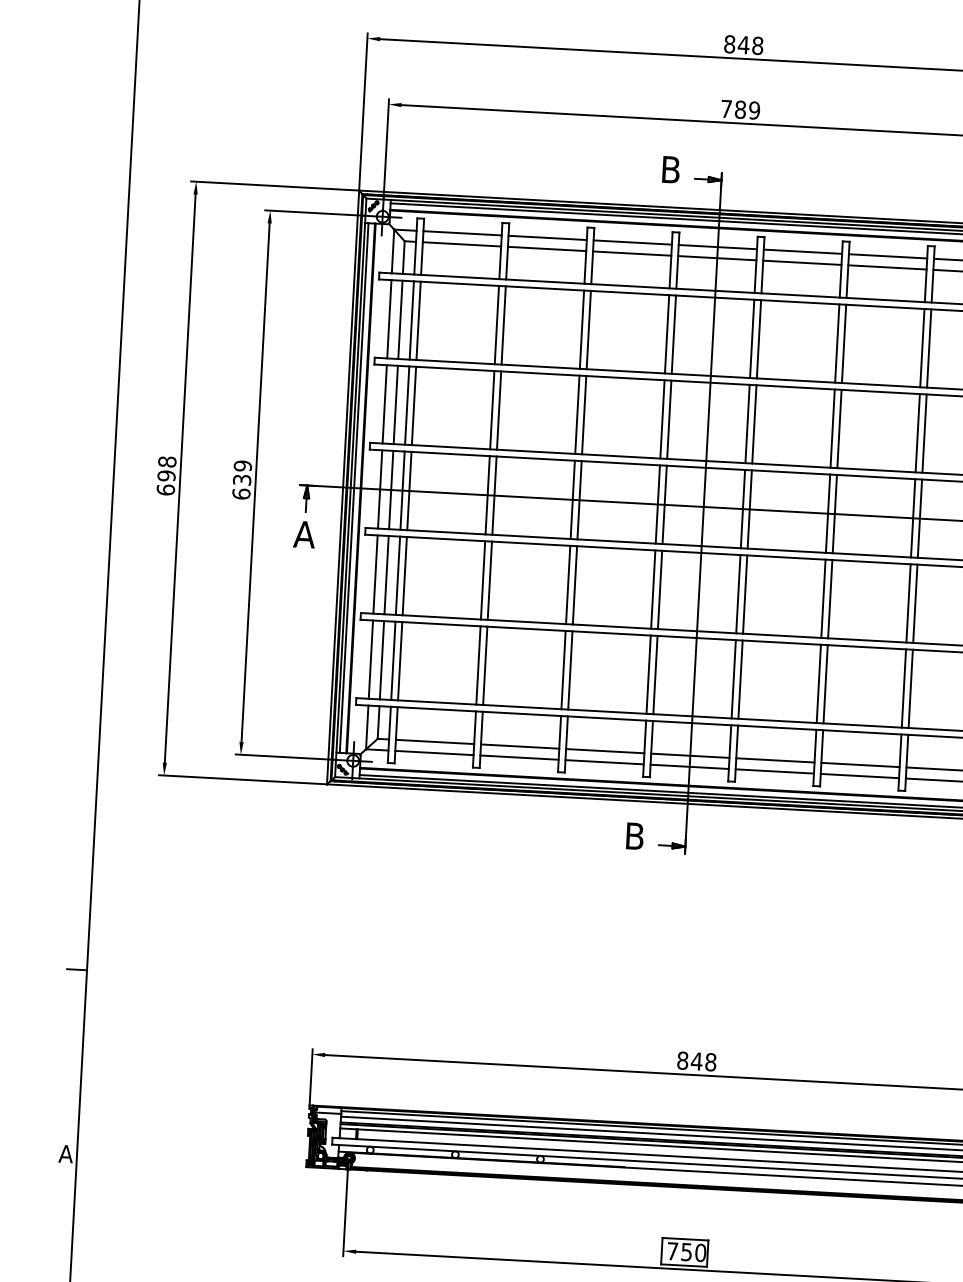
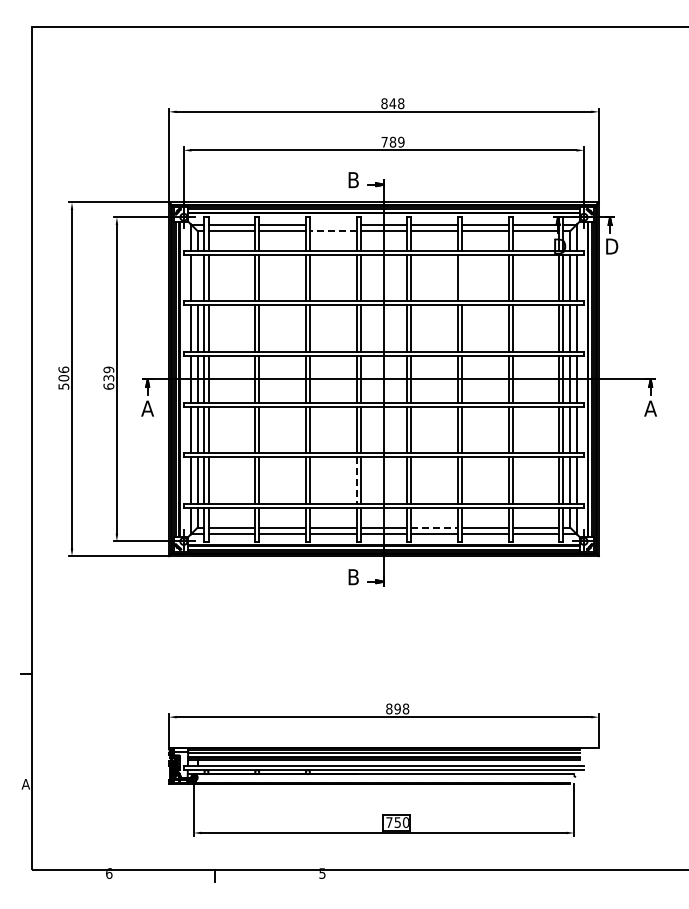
line: (631, 242) -> (332, 224), removed
line: (630, 254) -> (332, 231), solid -> dashed
line: (400, 319) -> (197, 277), removed
line: (844, 343) -> (462, 277), removed
text: (166, 474) -> (63, 377), 698 -> 506
line: (648, 675) -> (356, 481), solid -> dashed
line: (776, 760) -> (435, 527), solid -> dashed
text: (696, 1060) -> (397, 708), 848 -> 898

